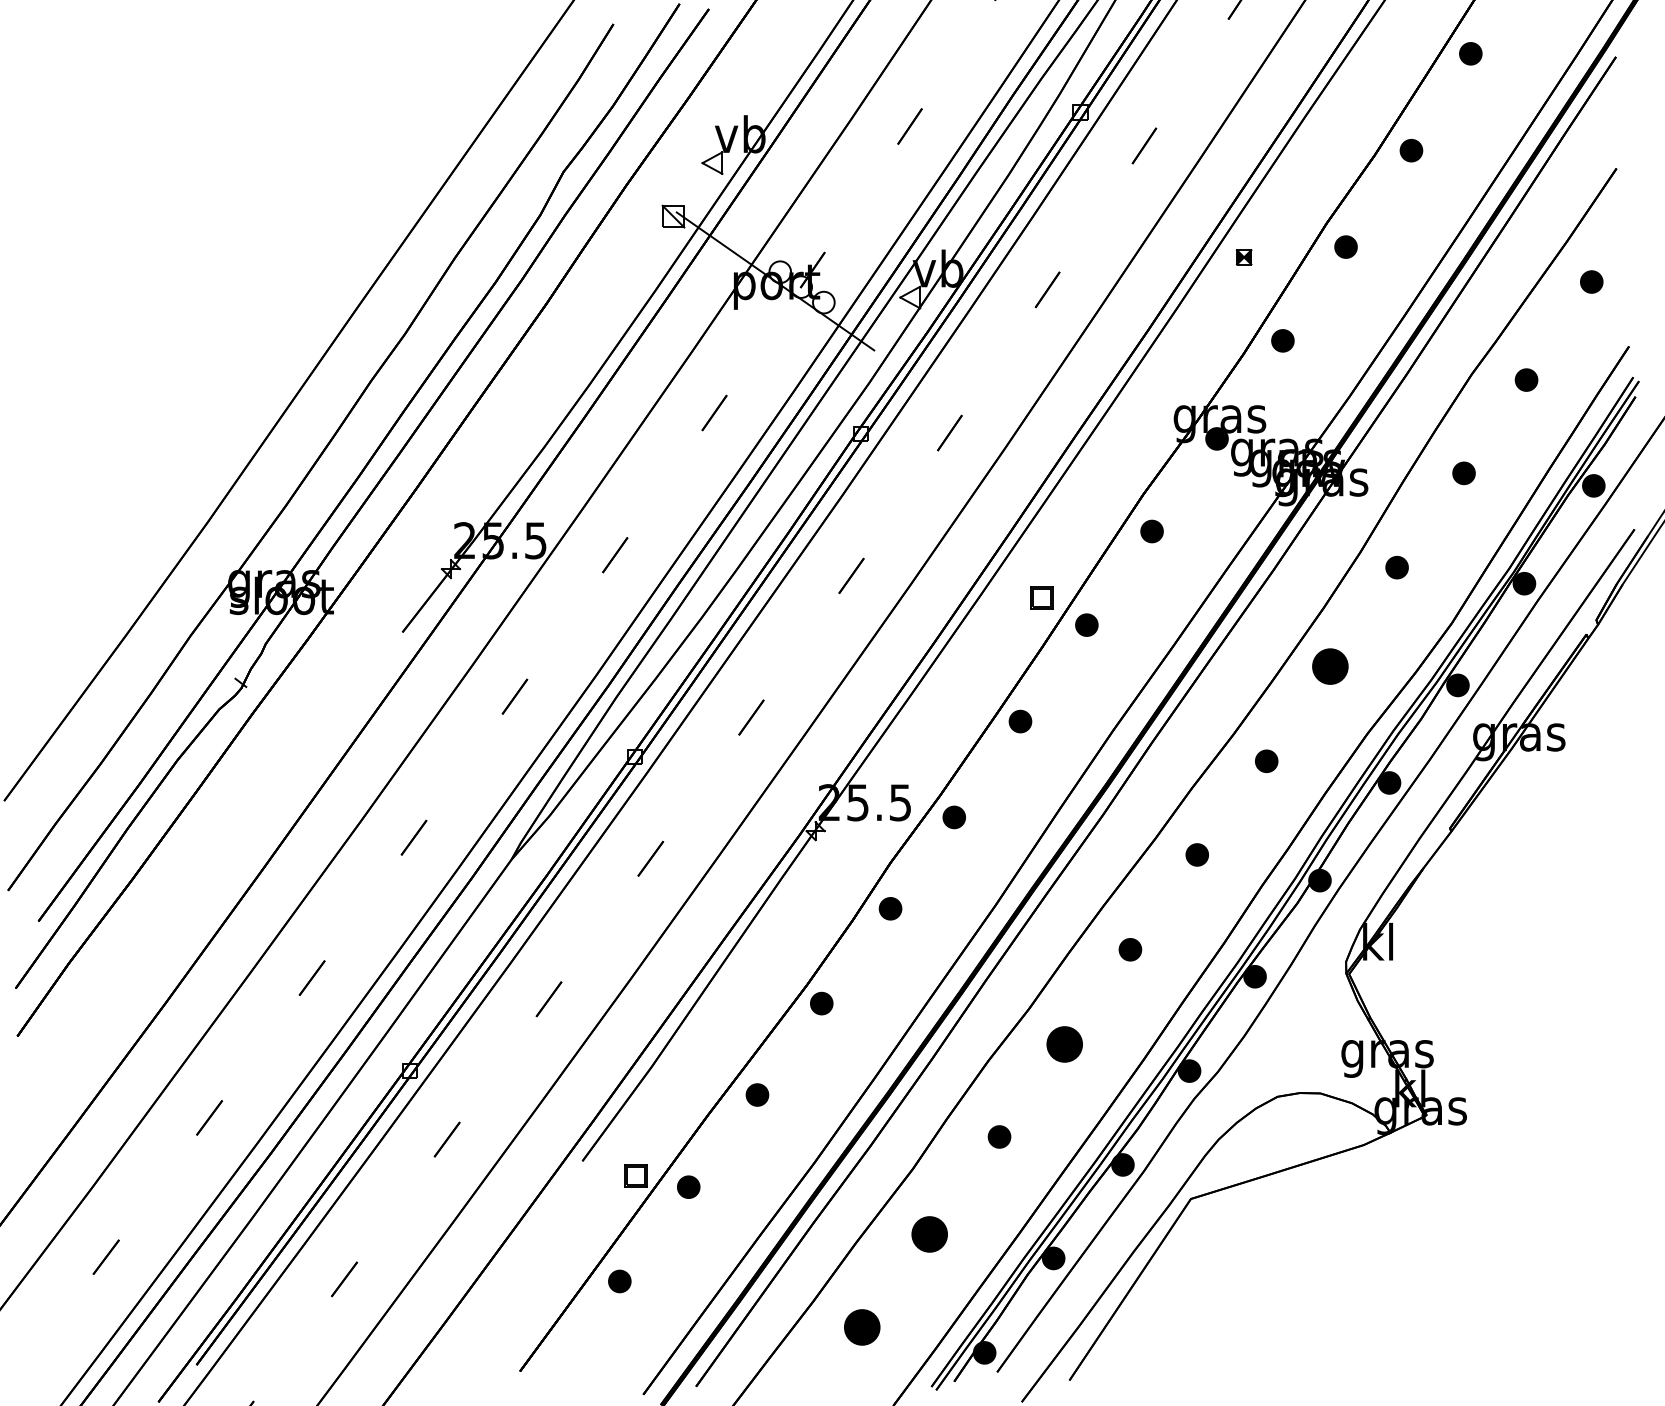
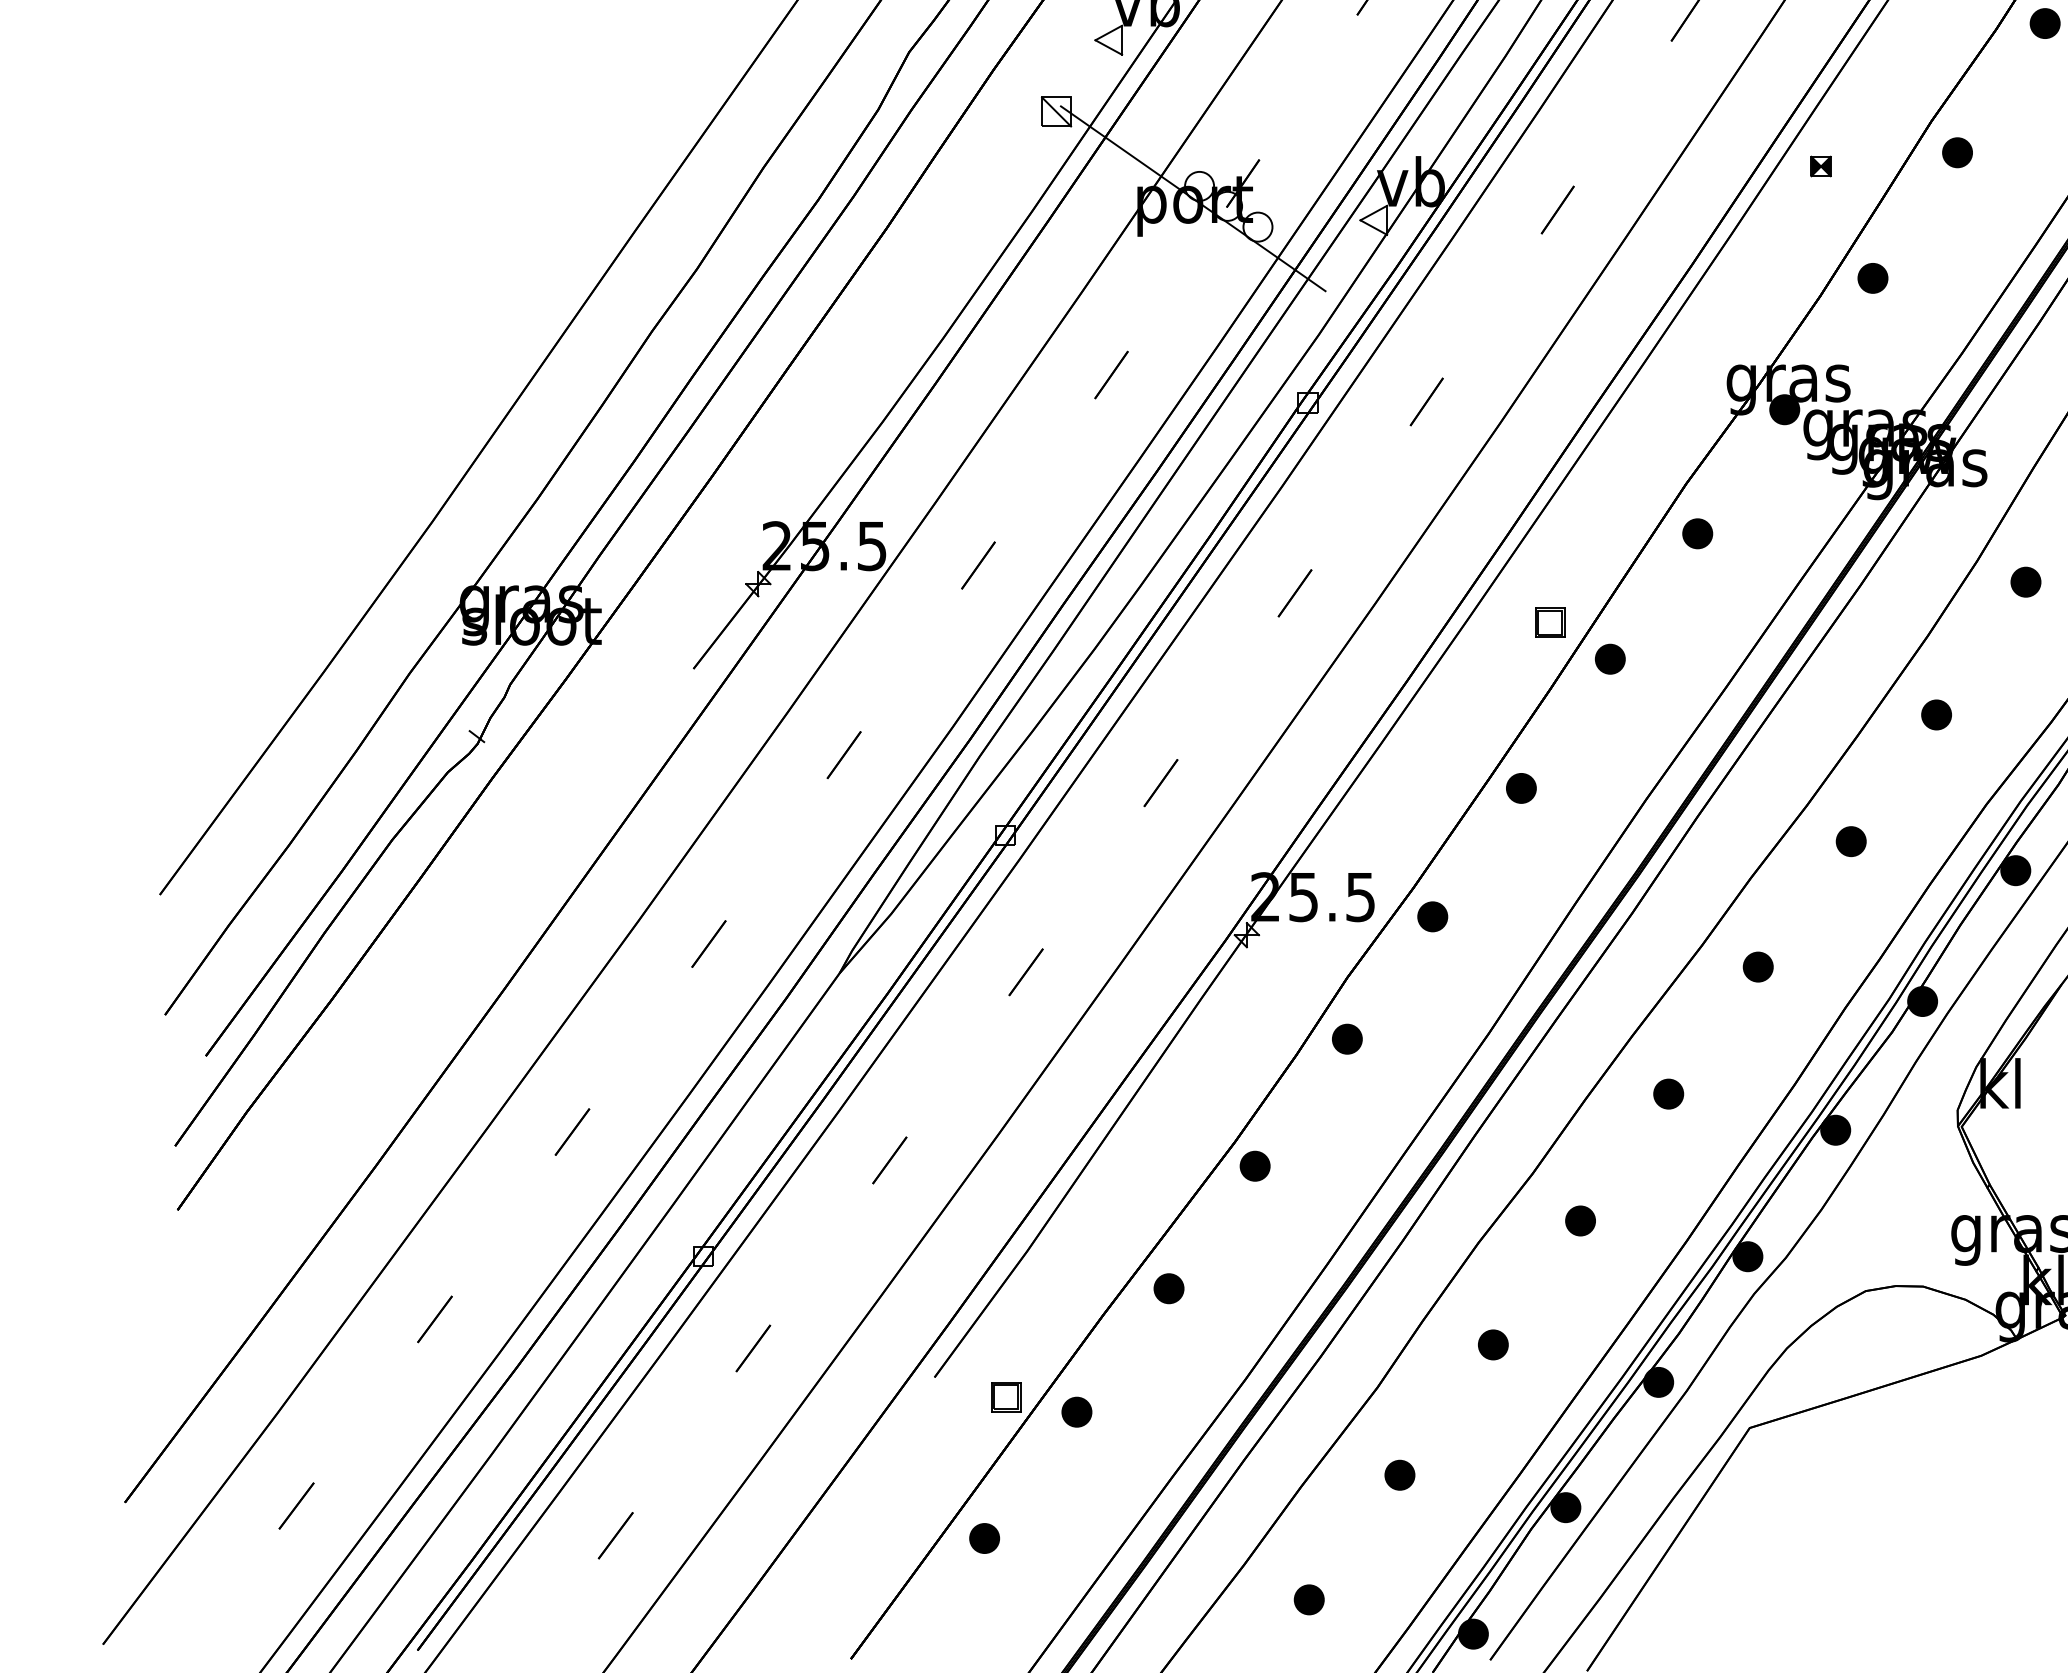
part: (1330, 666) -> (1936, 714), size x0.62
part: (1064, 1044) -> (1580, 1221), size x0.62
part: (929, 1233) -> (1399, 1474), size x0.62
part: (861, 1326) -> (1308, 1598), size x0.62

